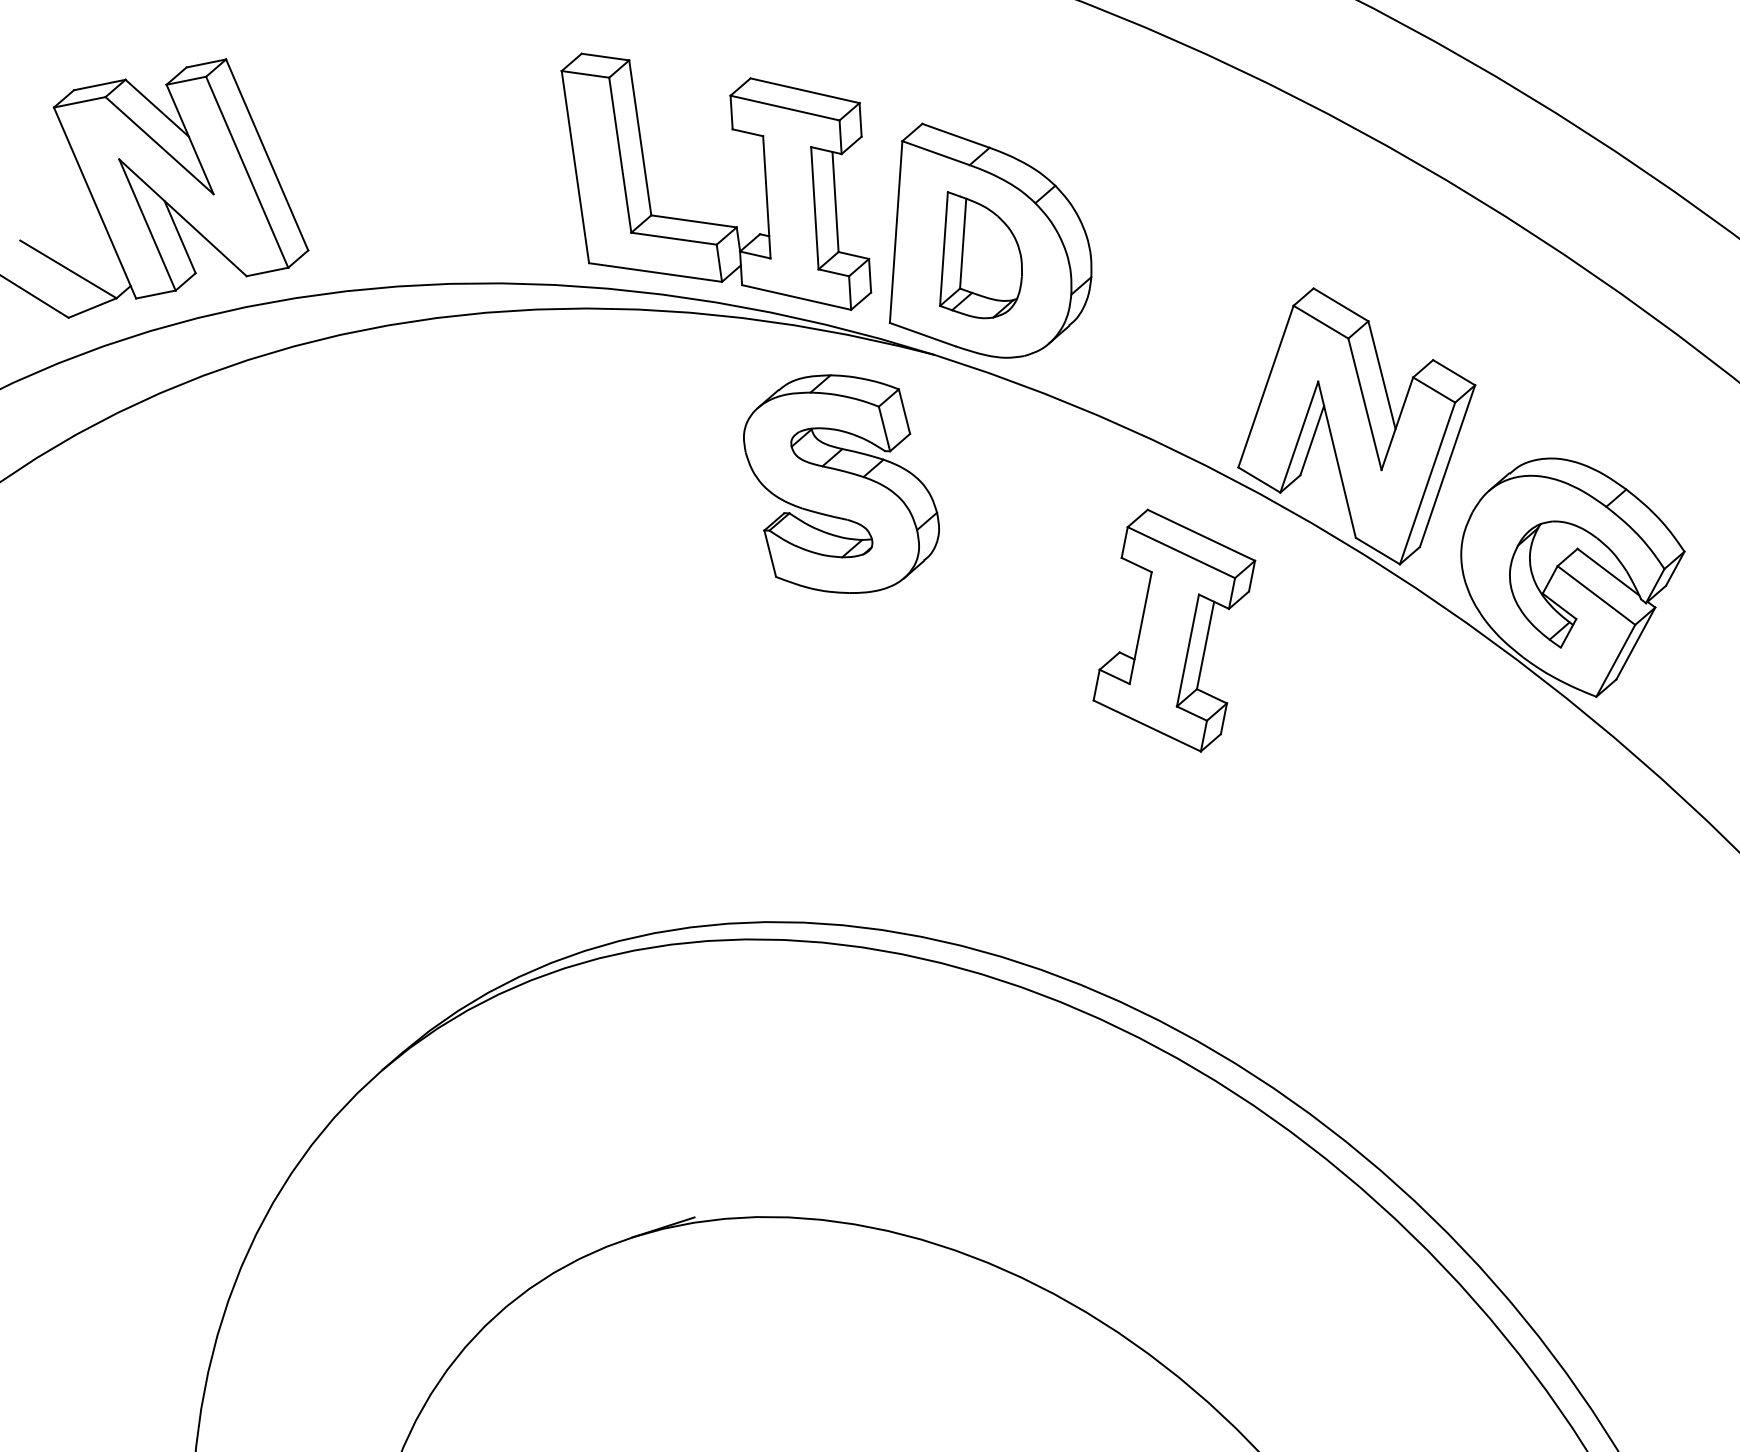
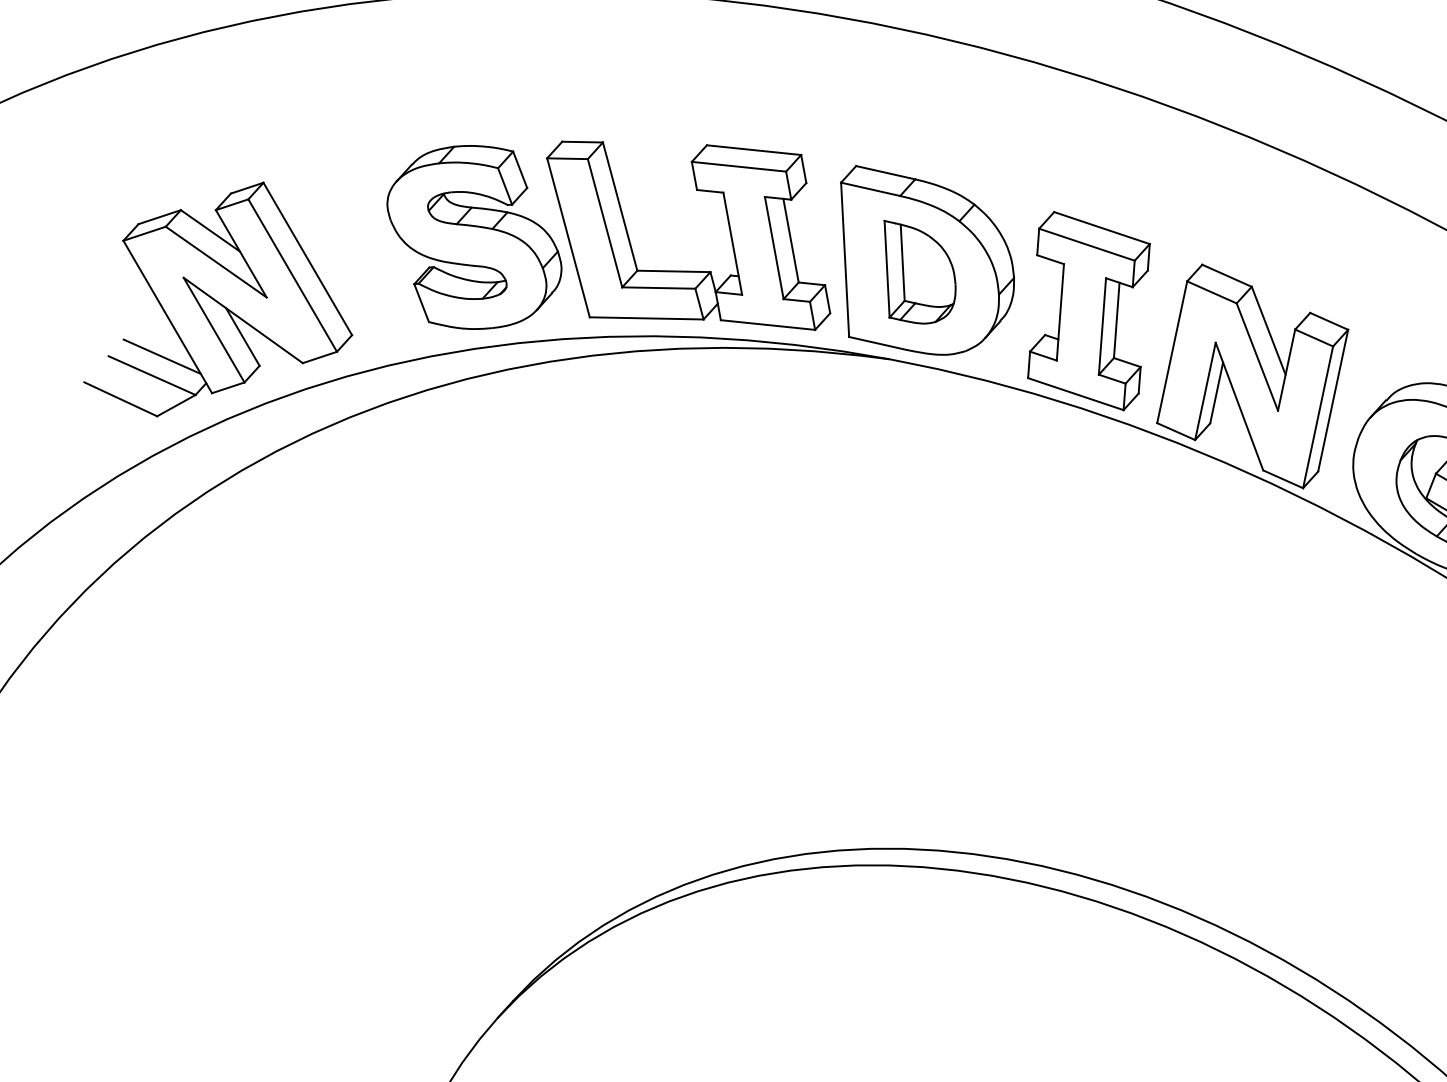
line: (82, 248) -> (161, 356), added
part: (841, 483) -> (474, 236), moved
part: (1174, 630) -> (1089, 310), moved

